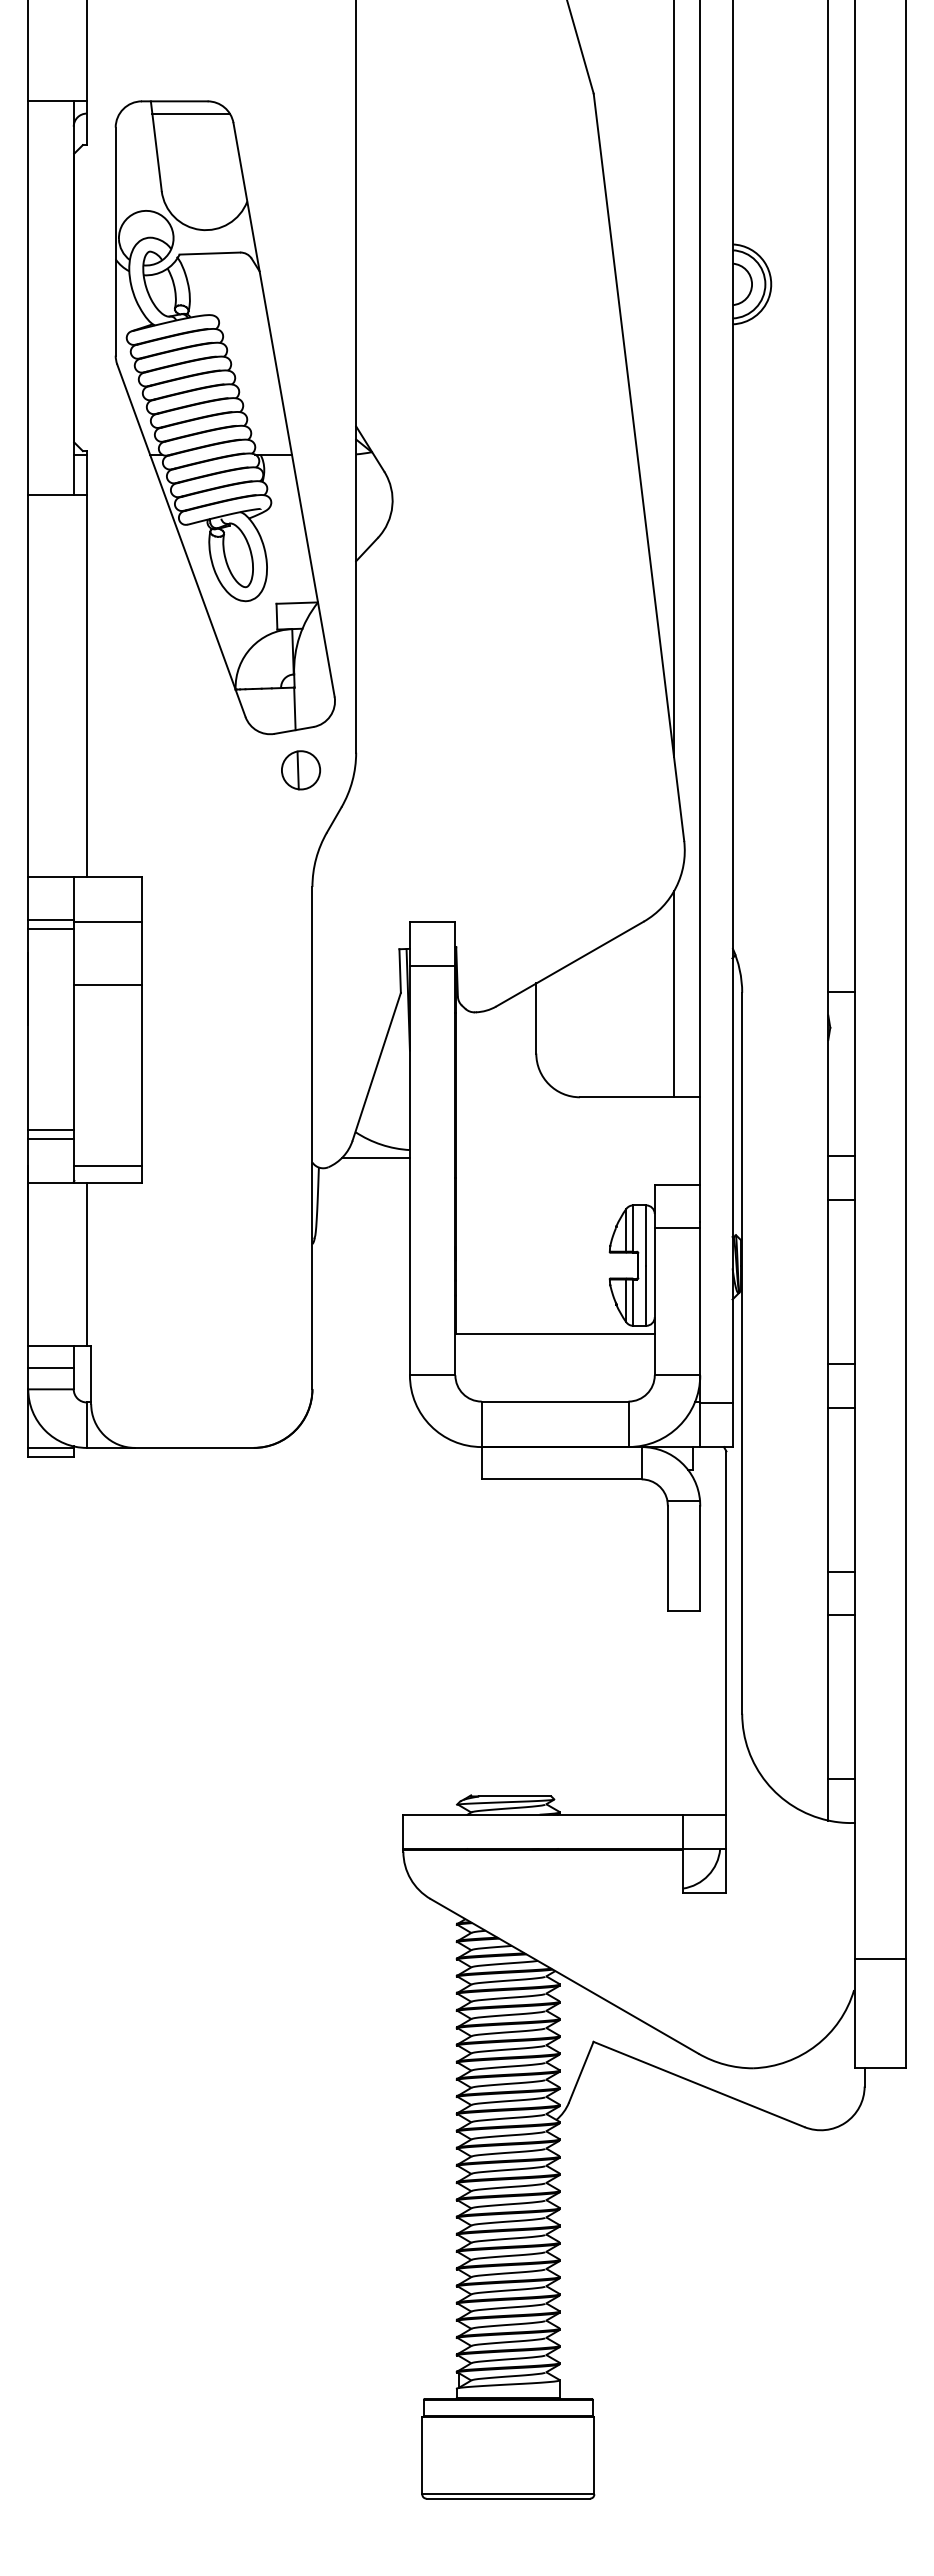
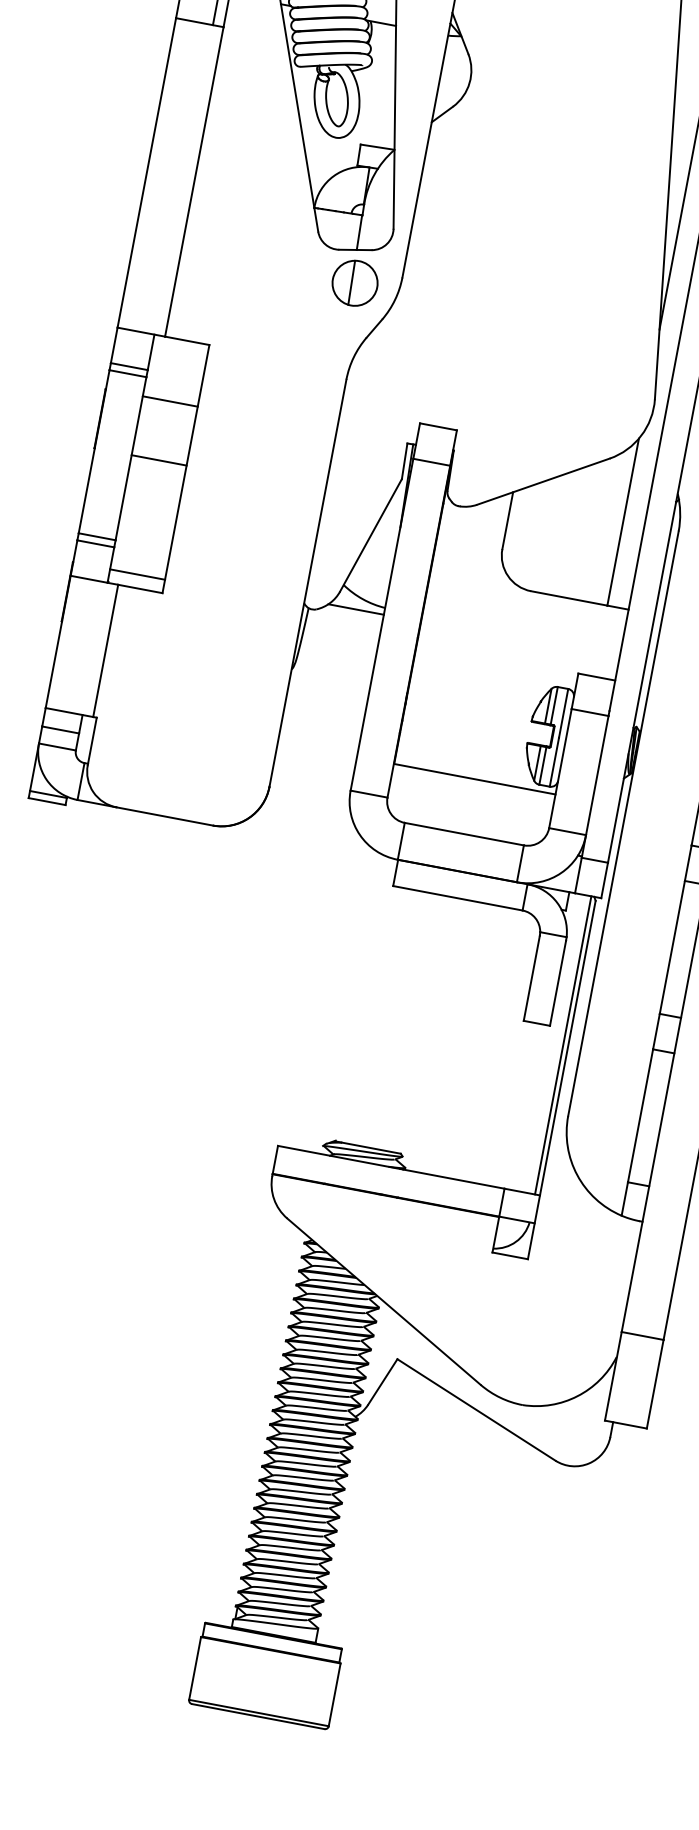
part: (300, 770) -> (354, 283), size x1.43
line: (107, 921) -> (170, 401), moved
line: (107, 985) -> (159, 460), moved
line: (720, 1630) -> (563, 1045), added

